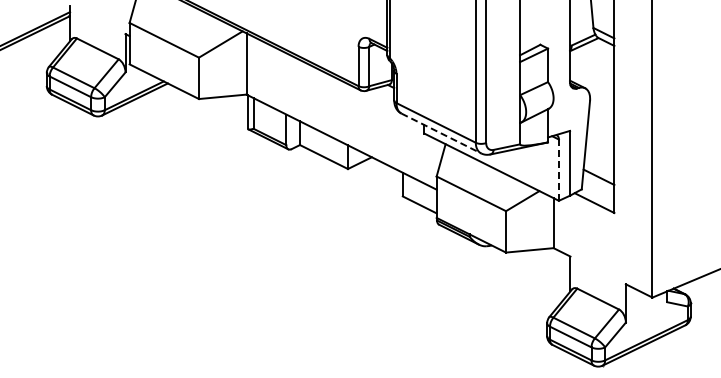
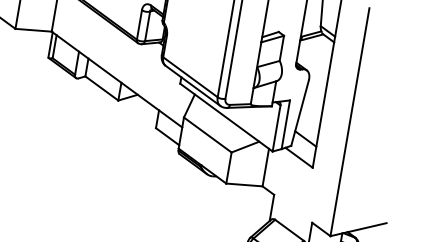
line: (441, 133) -> (193, 85), dashed -> solid
line: (558, 170) -> (276, 128), dashed -> solid

